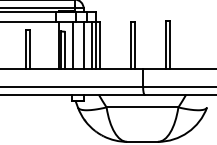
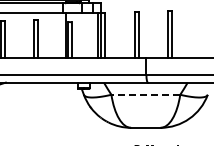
line: (73, 45) -> (79, 35), removed
line: (83, 45) -> (89, 35), removed
line: (142, 107) -> (145, 94), solid -> dashed

